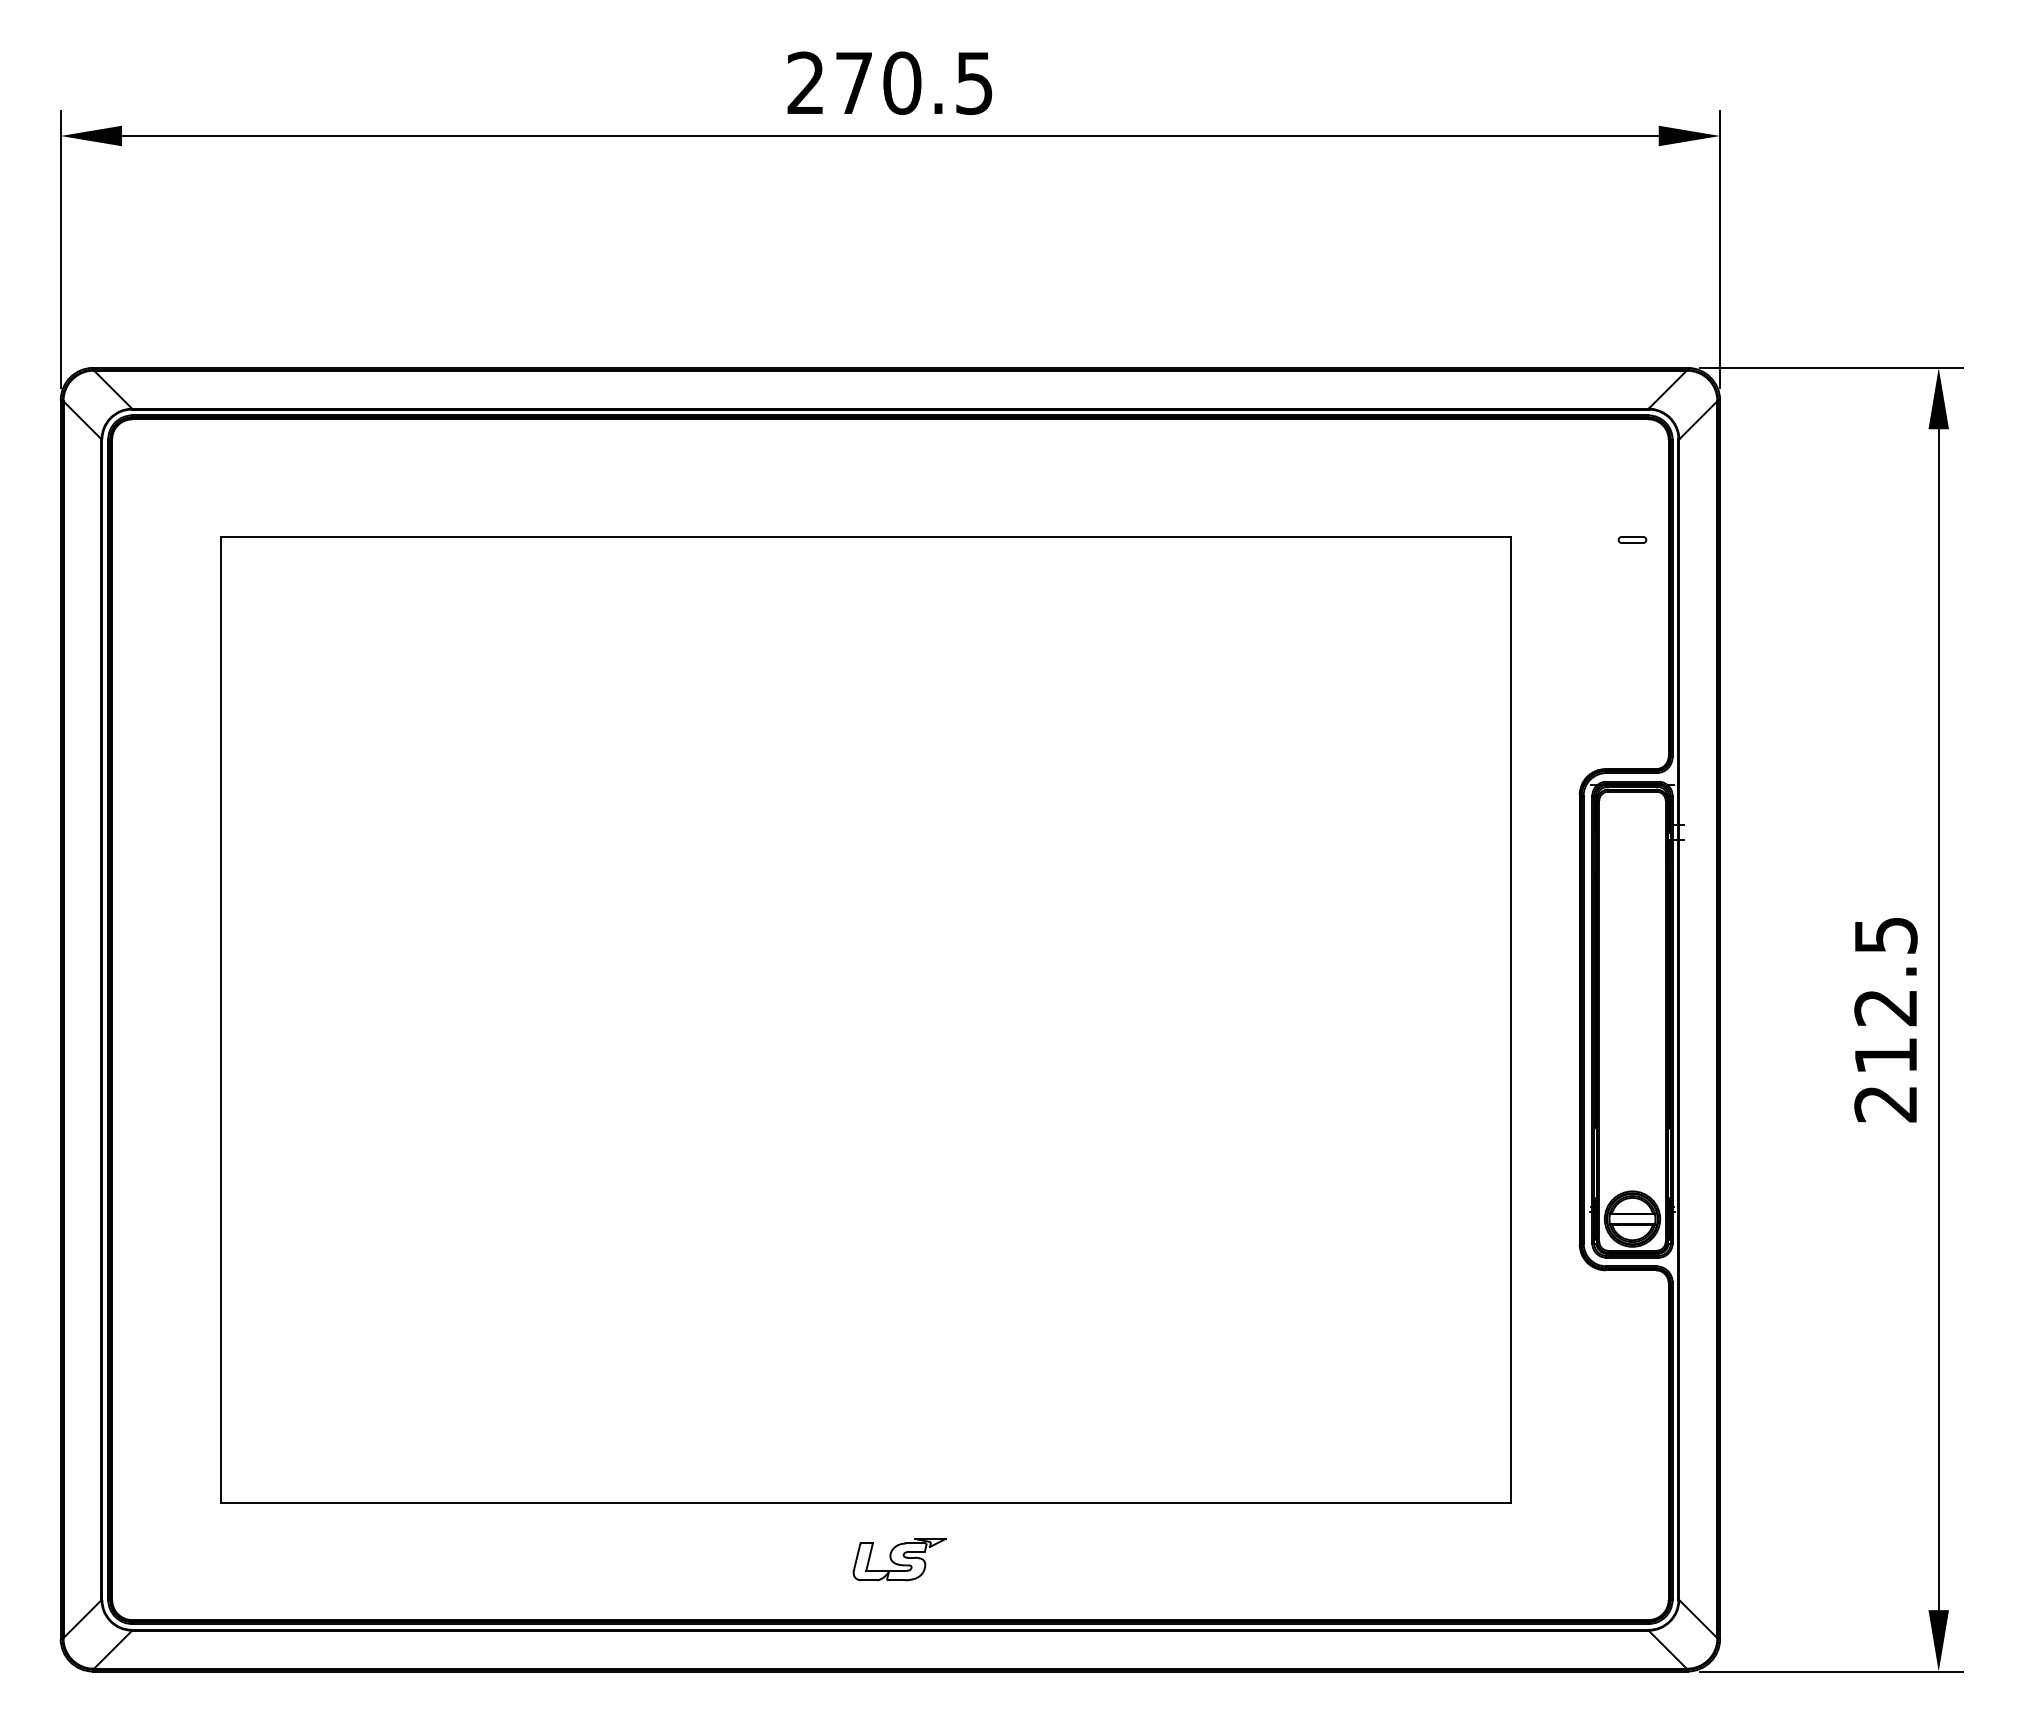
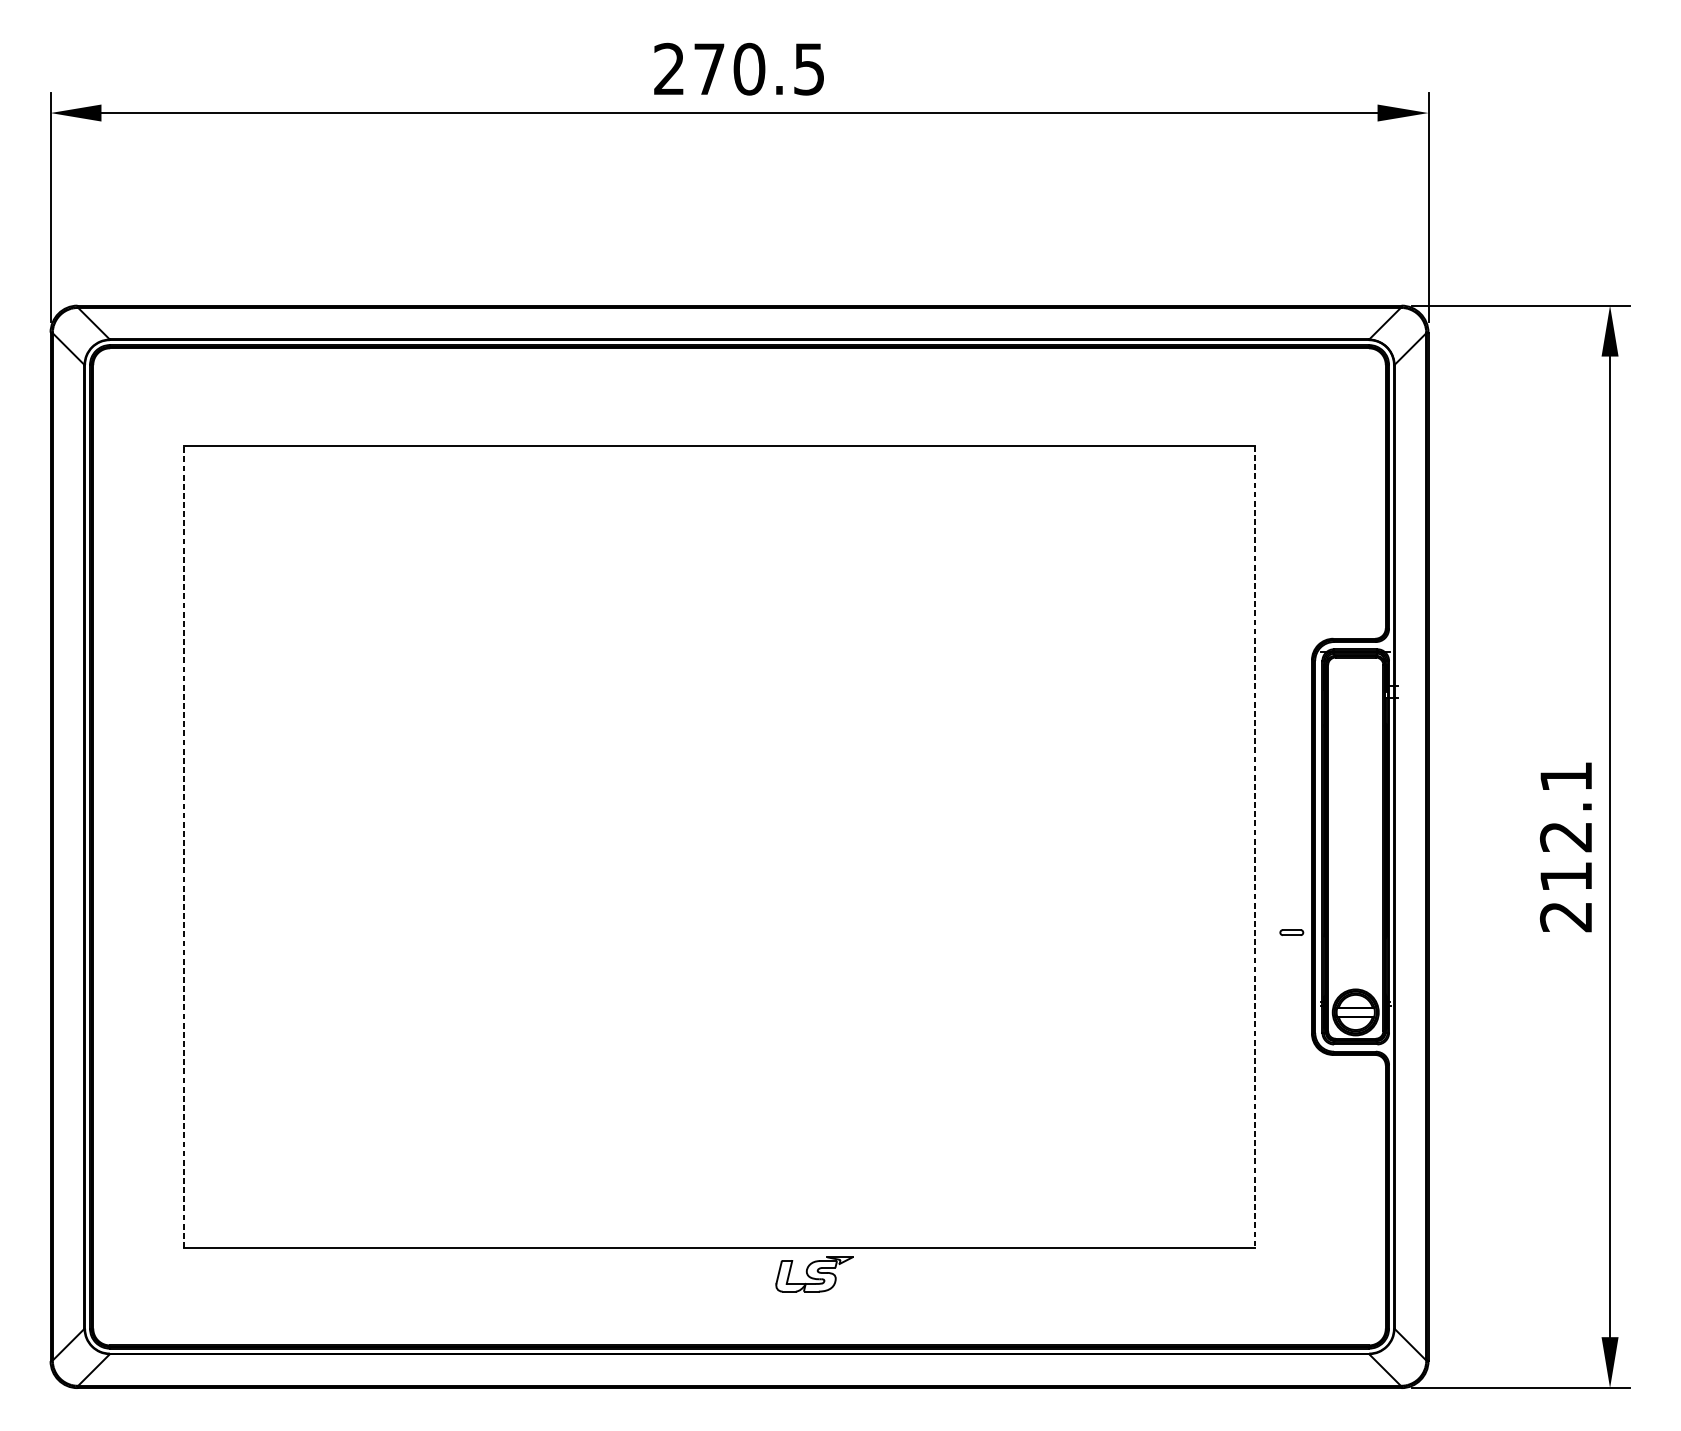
part: (1632, 539) -> (1291, 932), moved
text: (1886, 935) -> (1566, 776), 212.5 -> 212.1
line: (221, 1019) -> (184, 846), solid -> dashed
line: (1510, 1019) -> (1254, 846), solid -> dashed
part: (899, 1559) -> (814, 1274), moved

